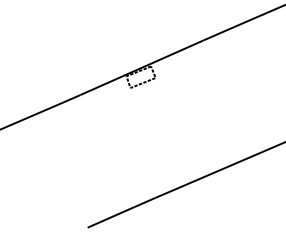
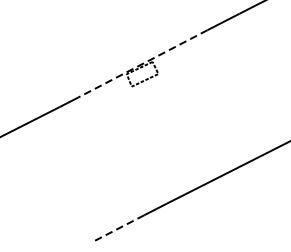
line: (141, 68) -> (142, 64), solid -> dashed
line: (111, 217) -> (120, 228), solid -> dashed

